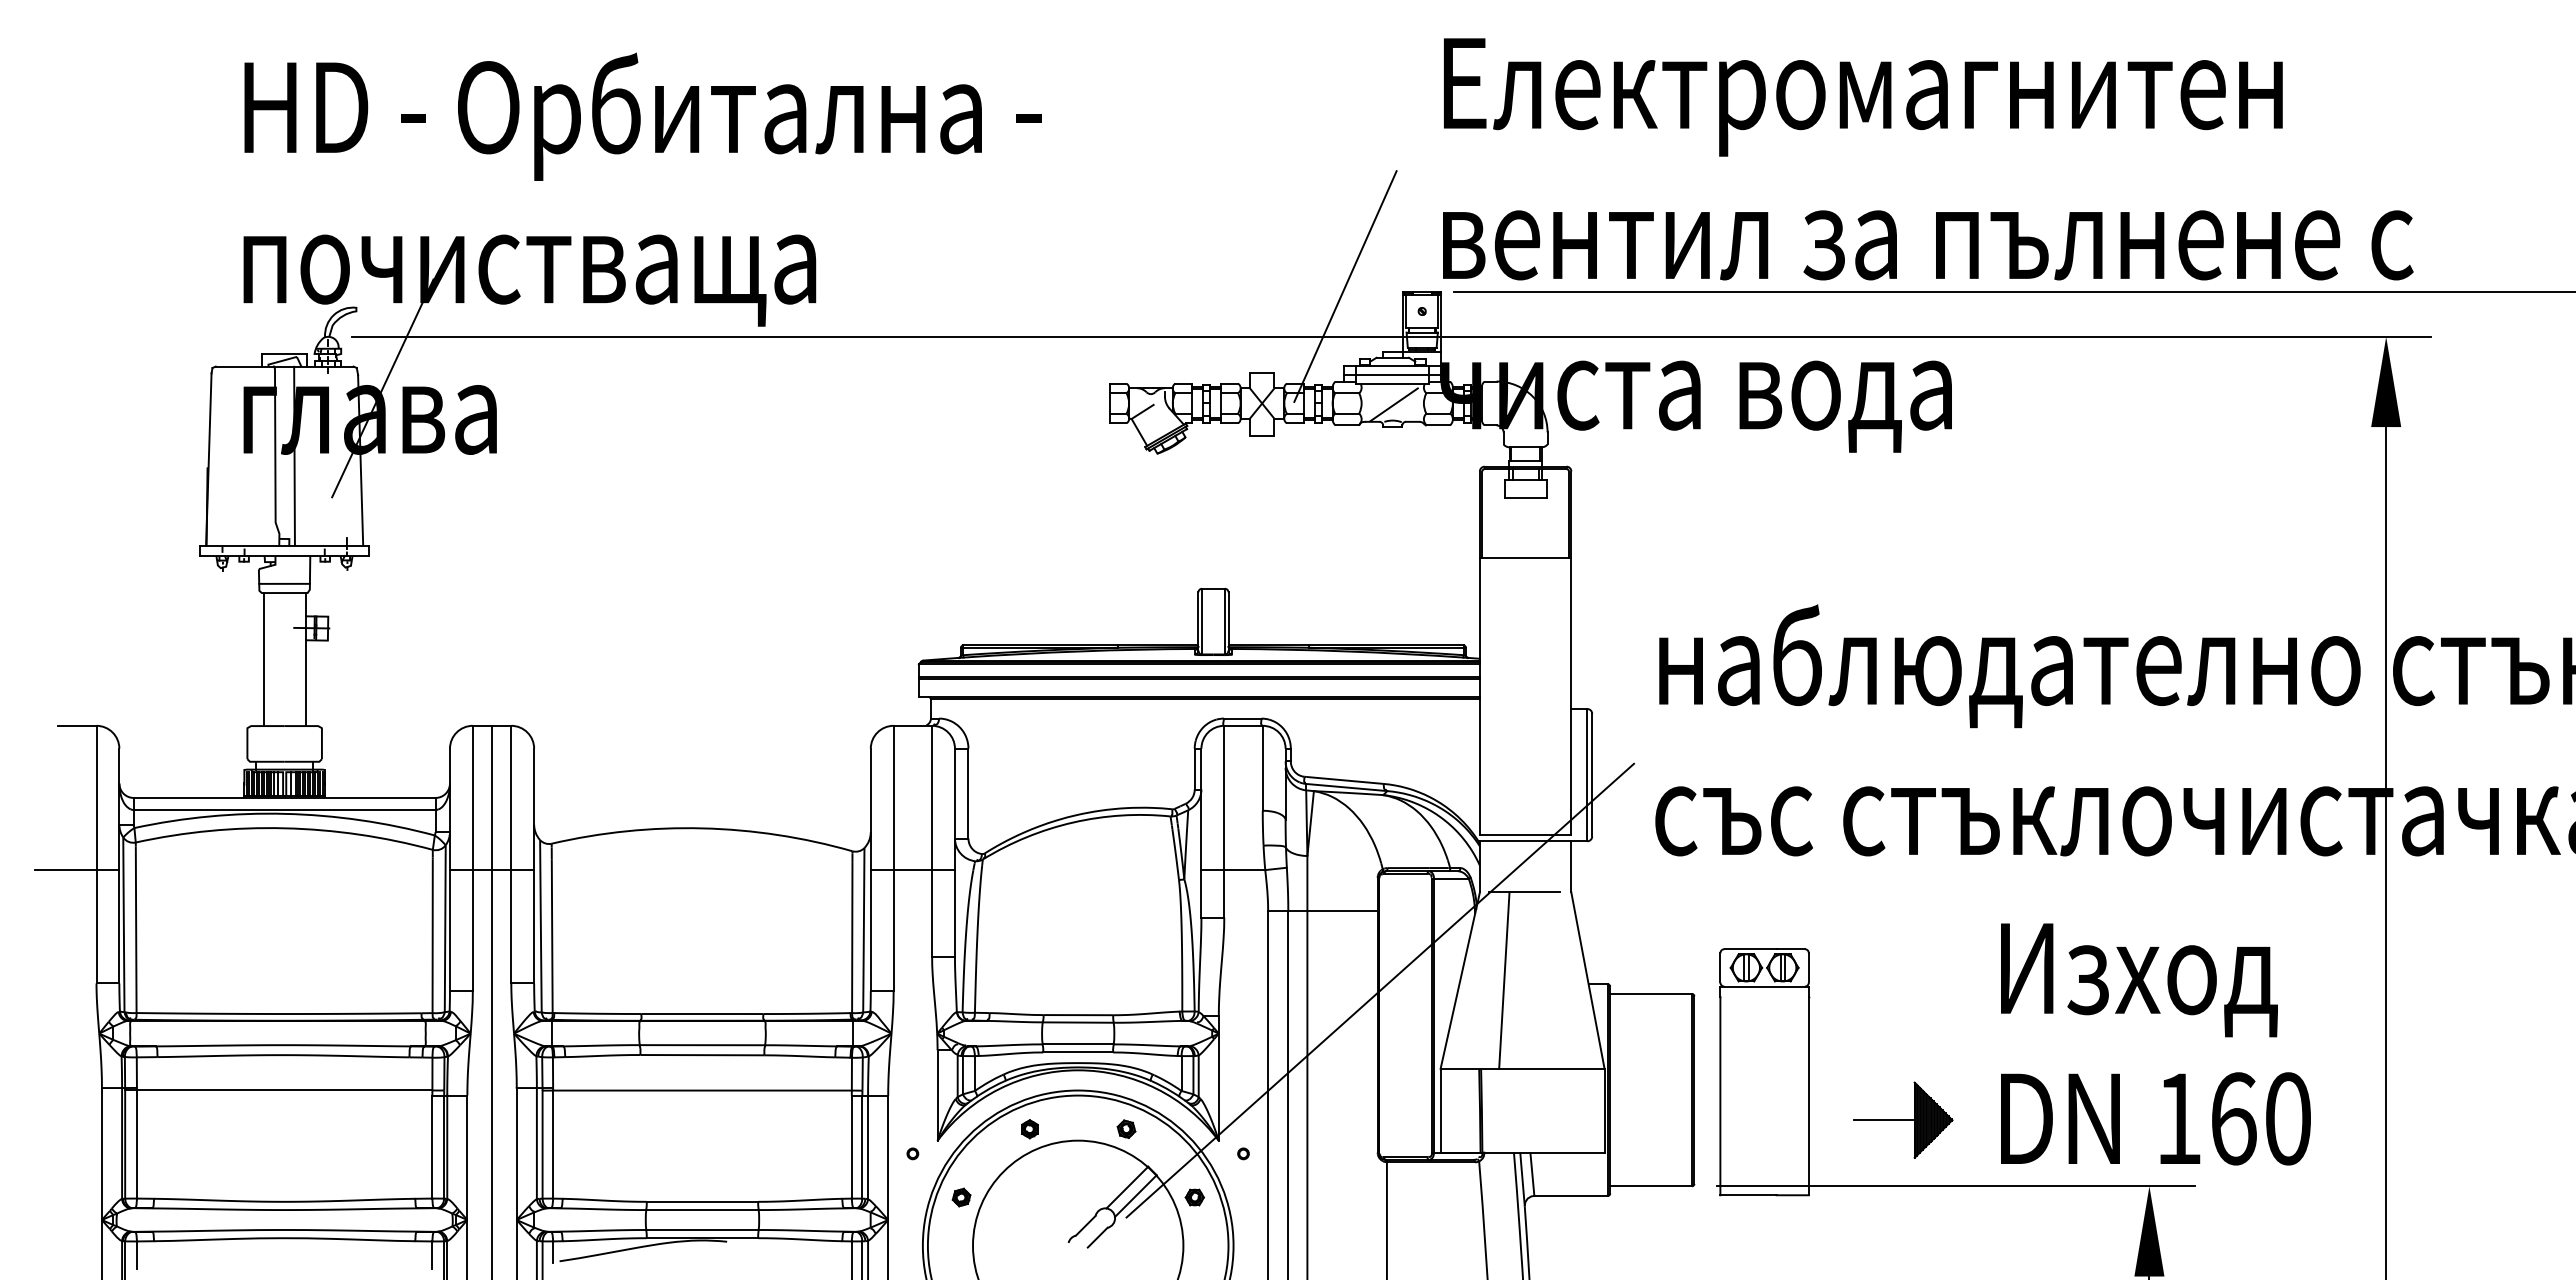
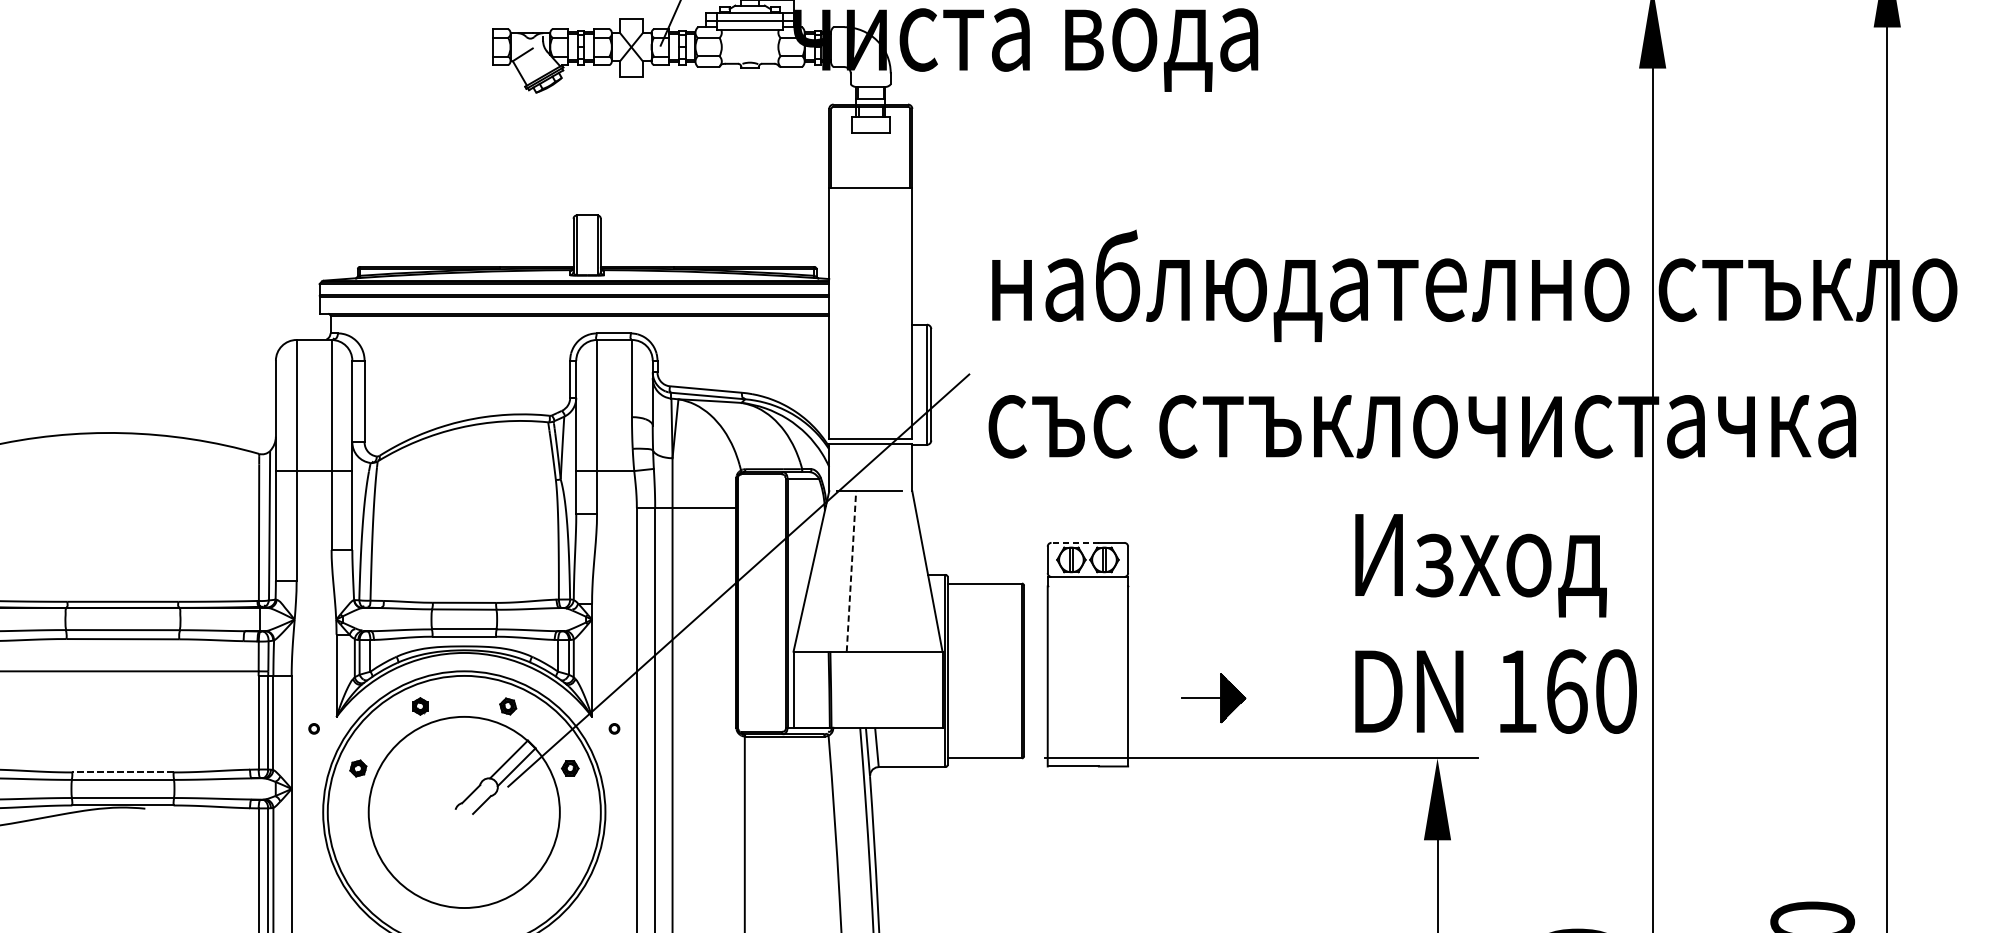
line: (1393, 404) -> (750, 48), removed
line: (1750, 949) -> (1075, 543), solid -> dashed
line: (1504, 980) -> (851, 571), solid -> dashed
text: (2155, 1044) -> (1495, 624), moved
part: (1903, 1119) -> (1214, 697), size x0.7
line: (702, 1201) -> (122, 772), solid -> dashed

